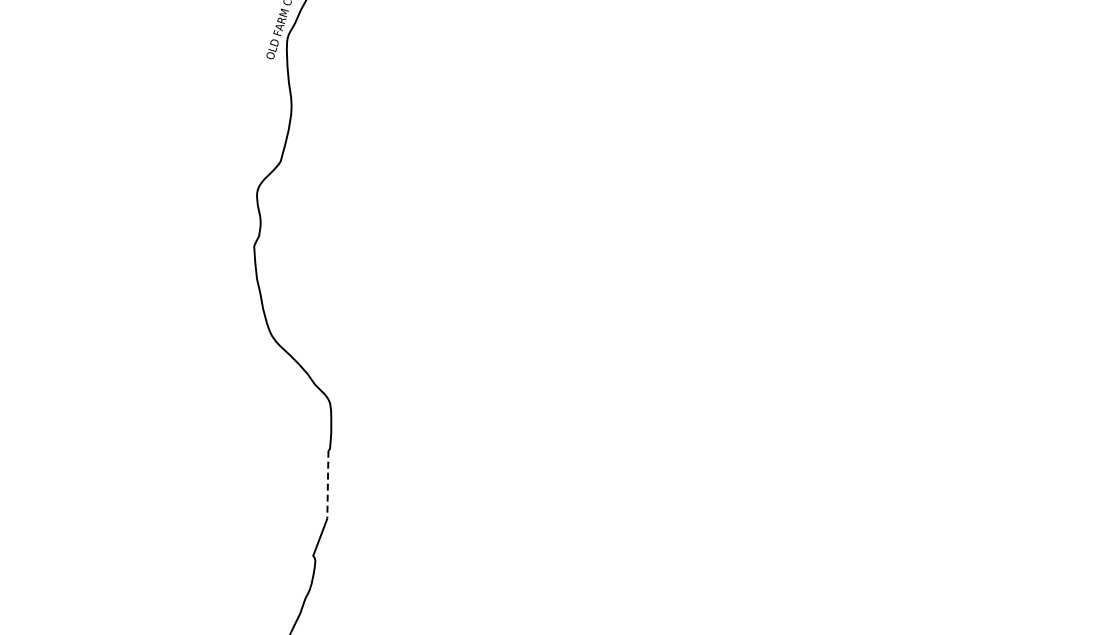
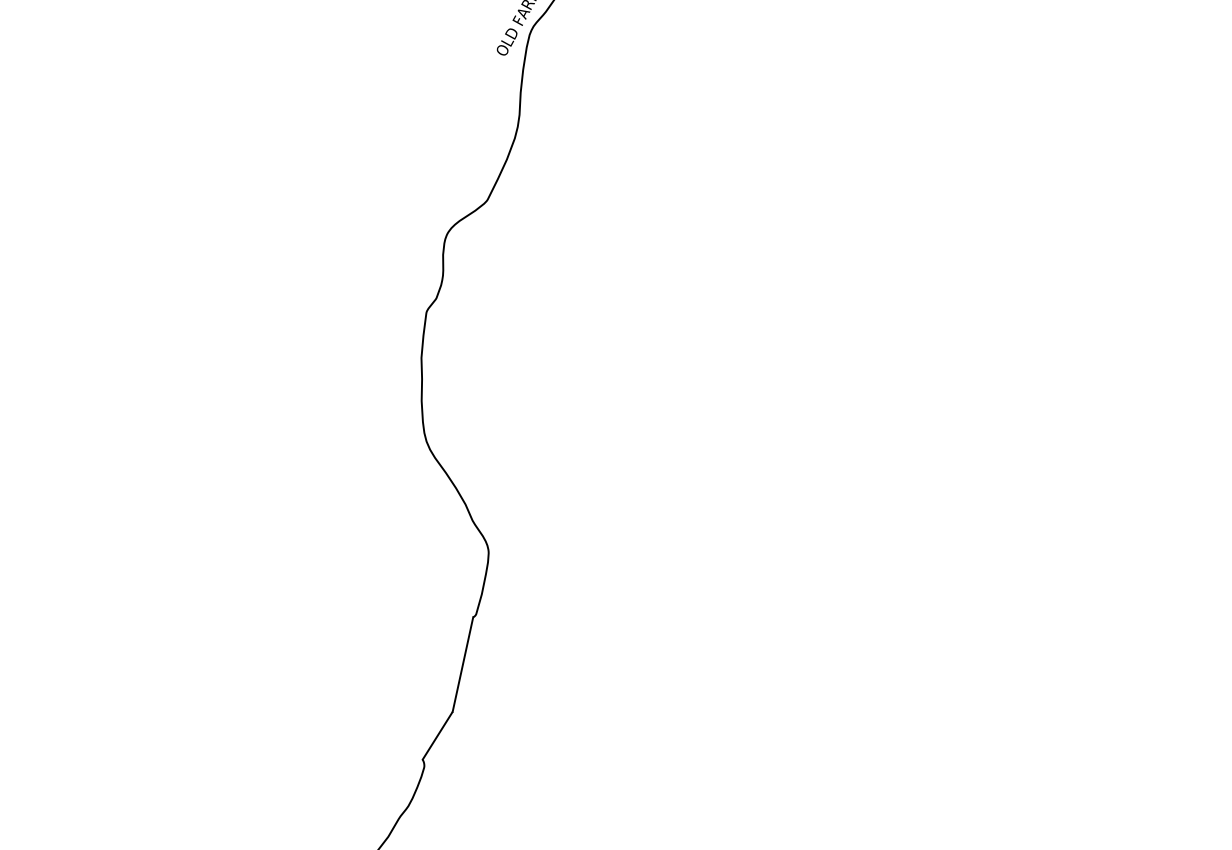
line: (327, 485) -> (462, 665), dashed -> solid

